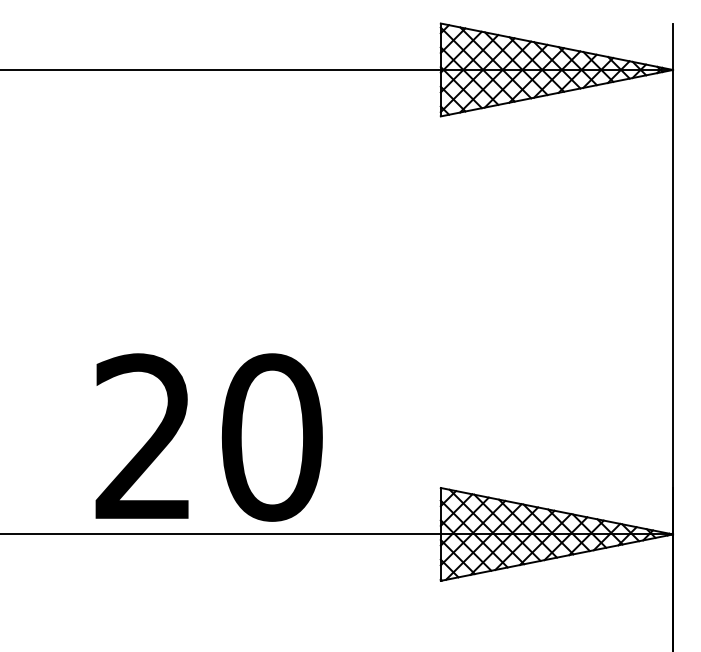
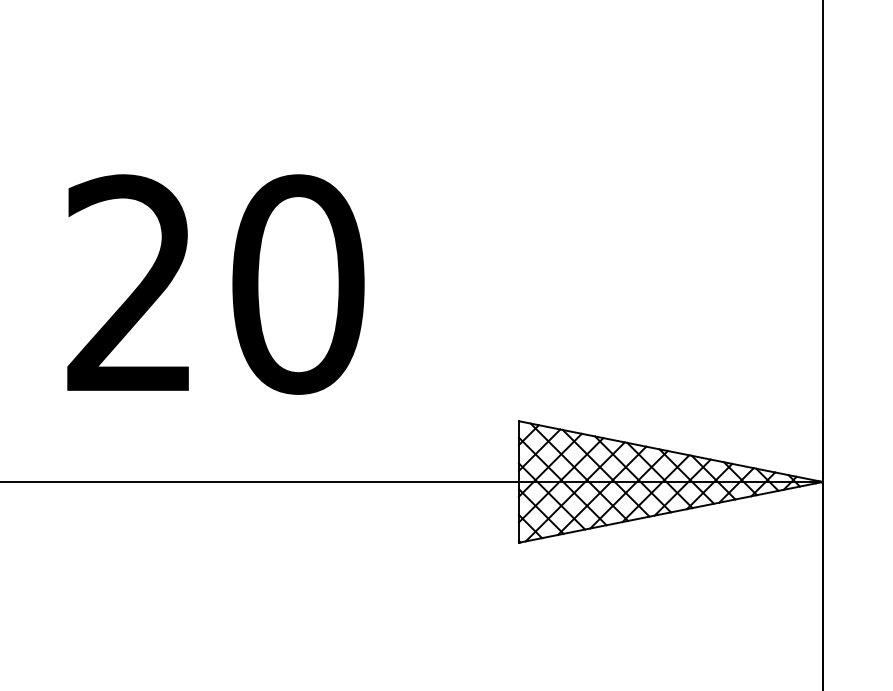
text: (208, 437) -> (214, 284), moved

